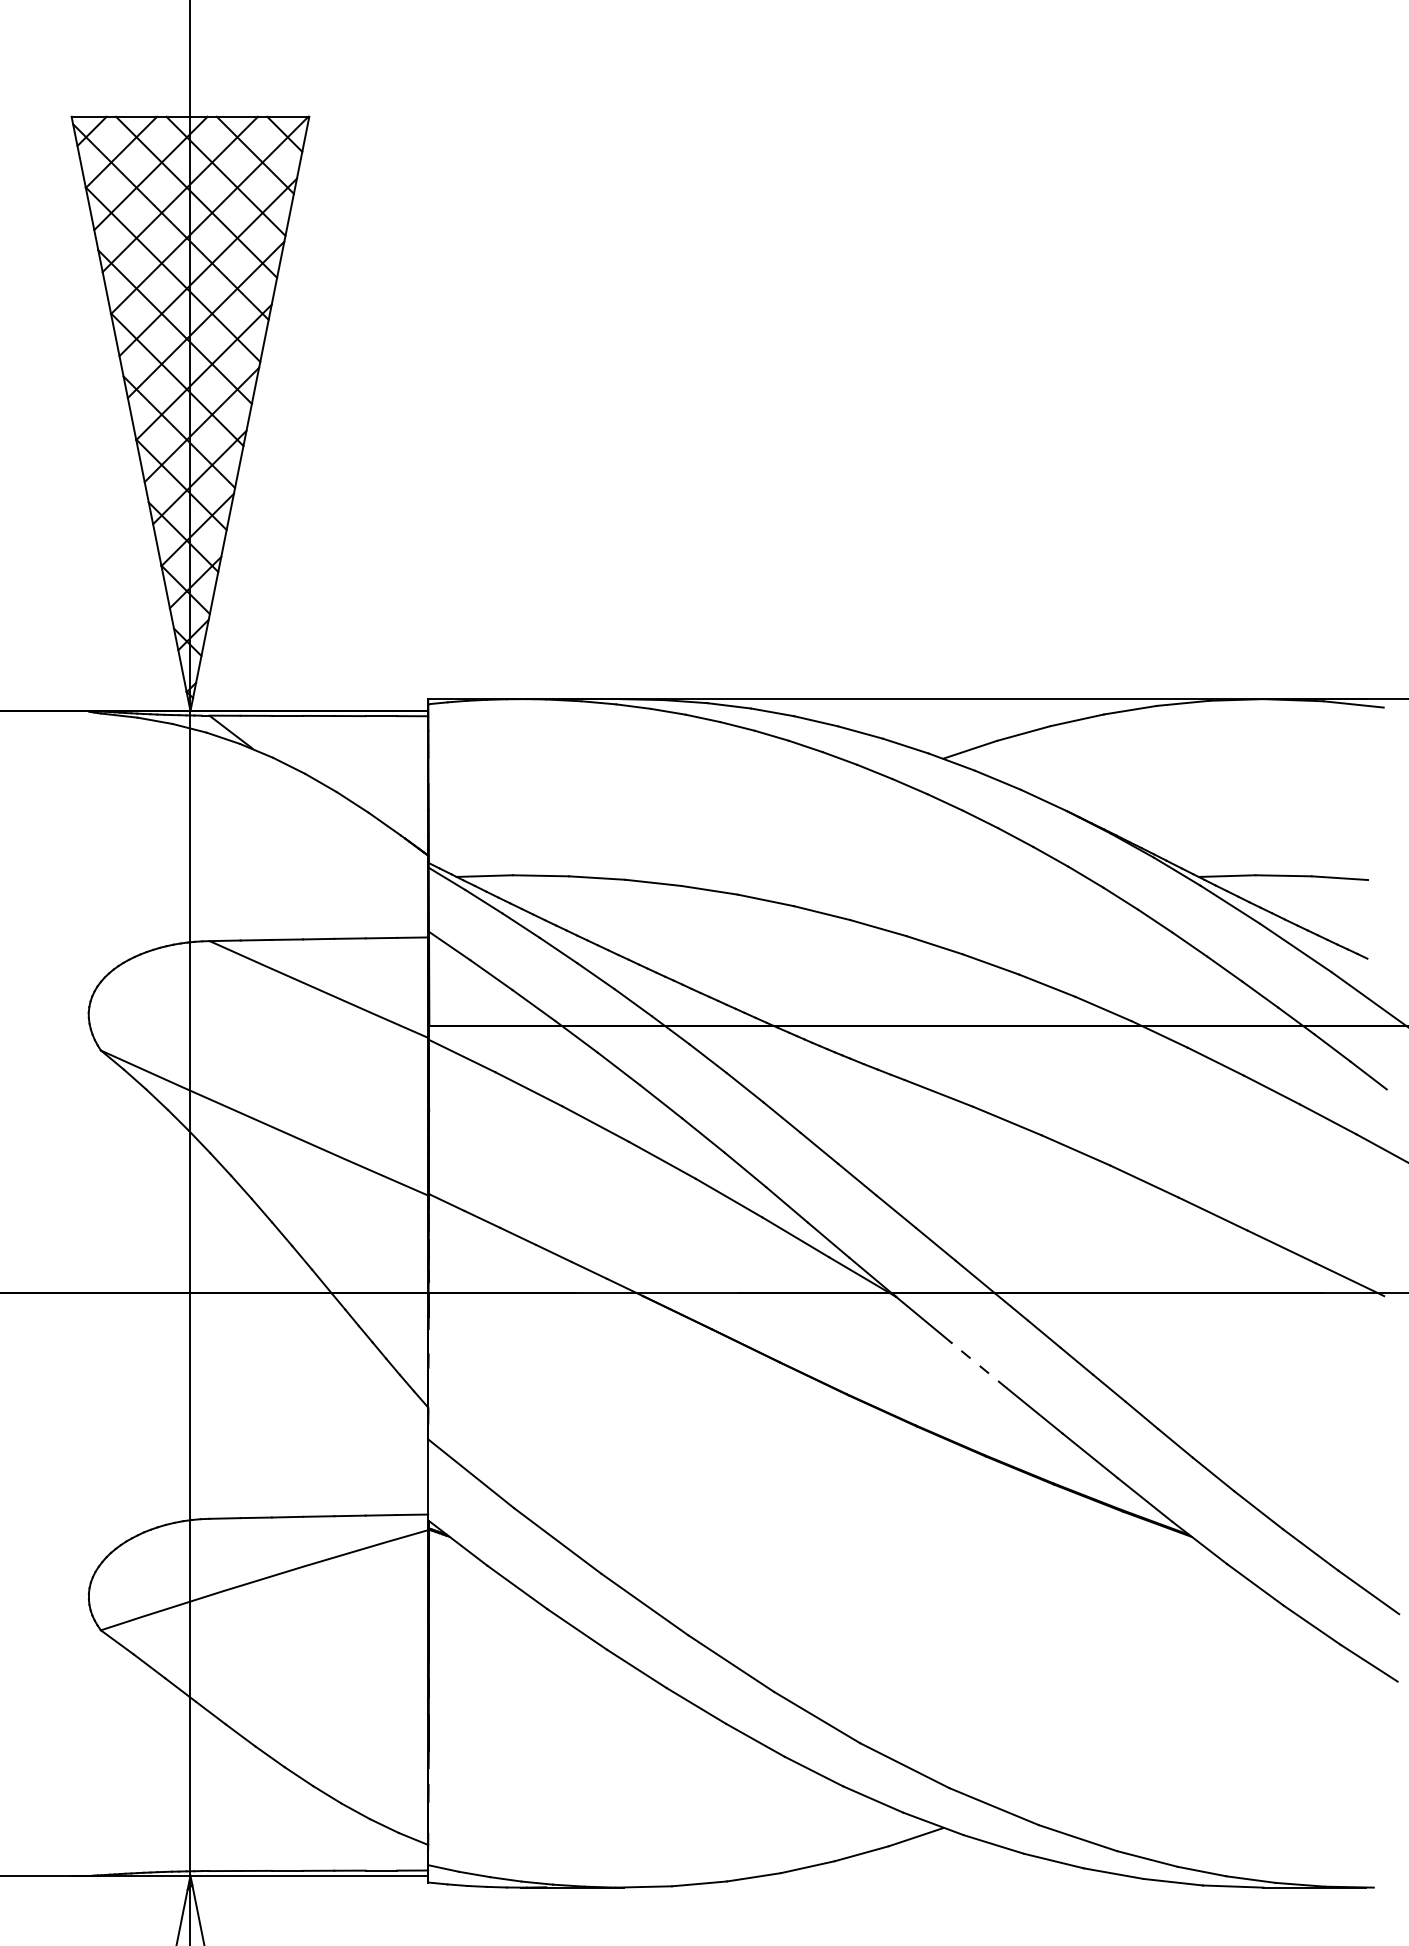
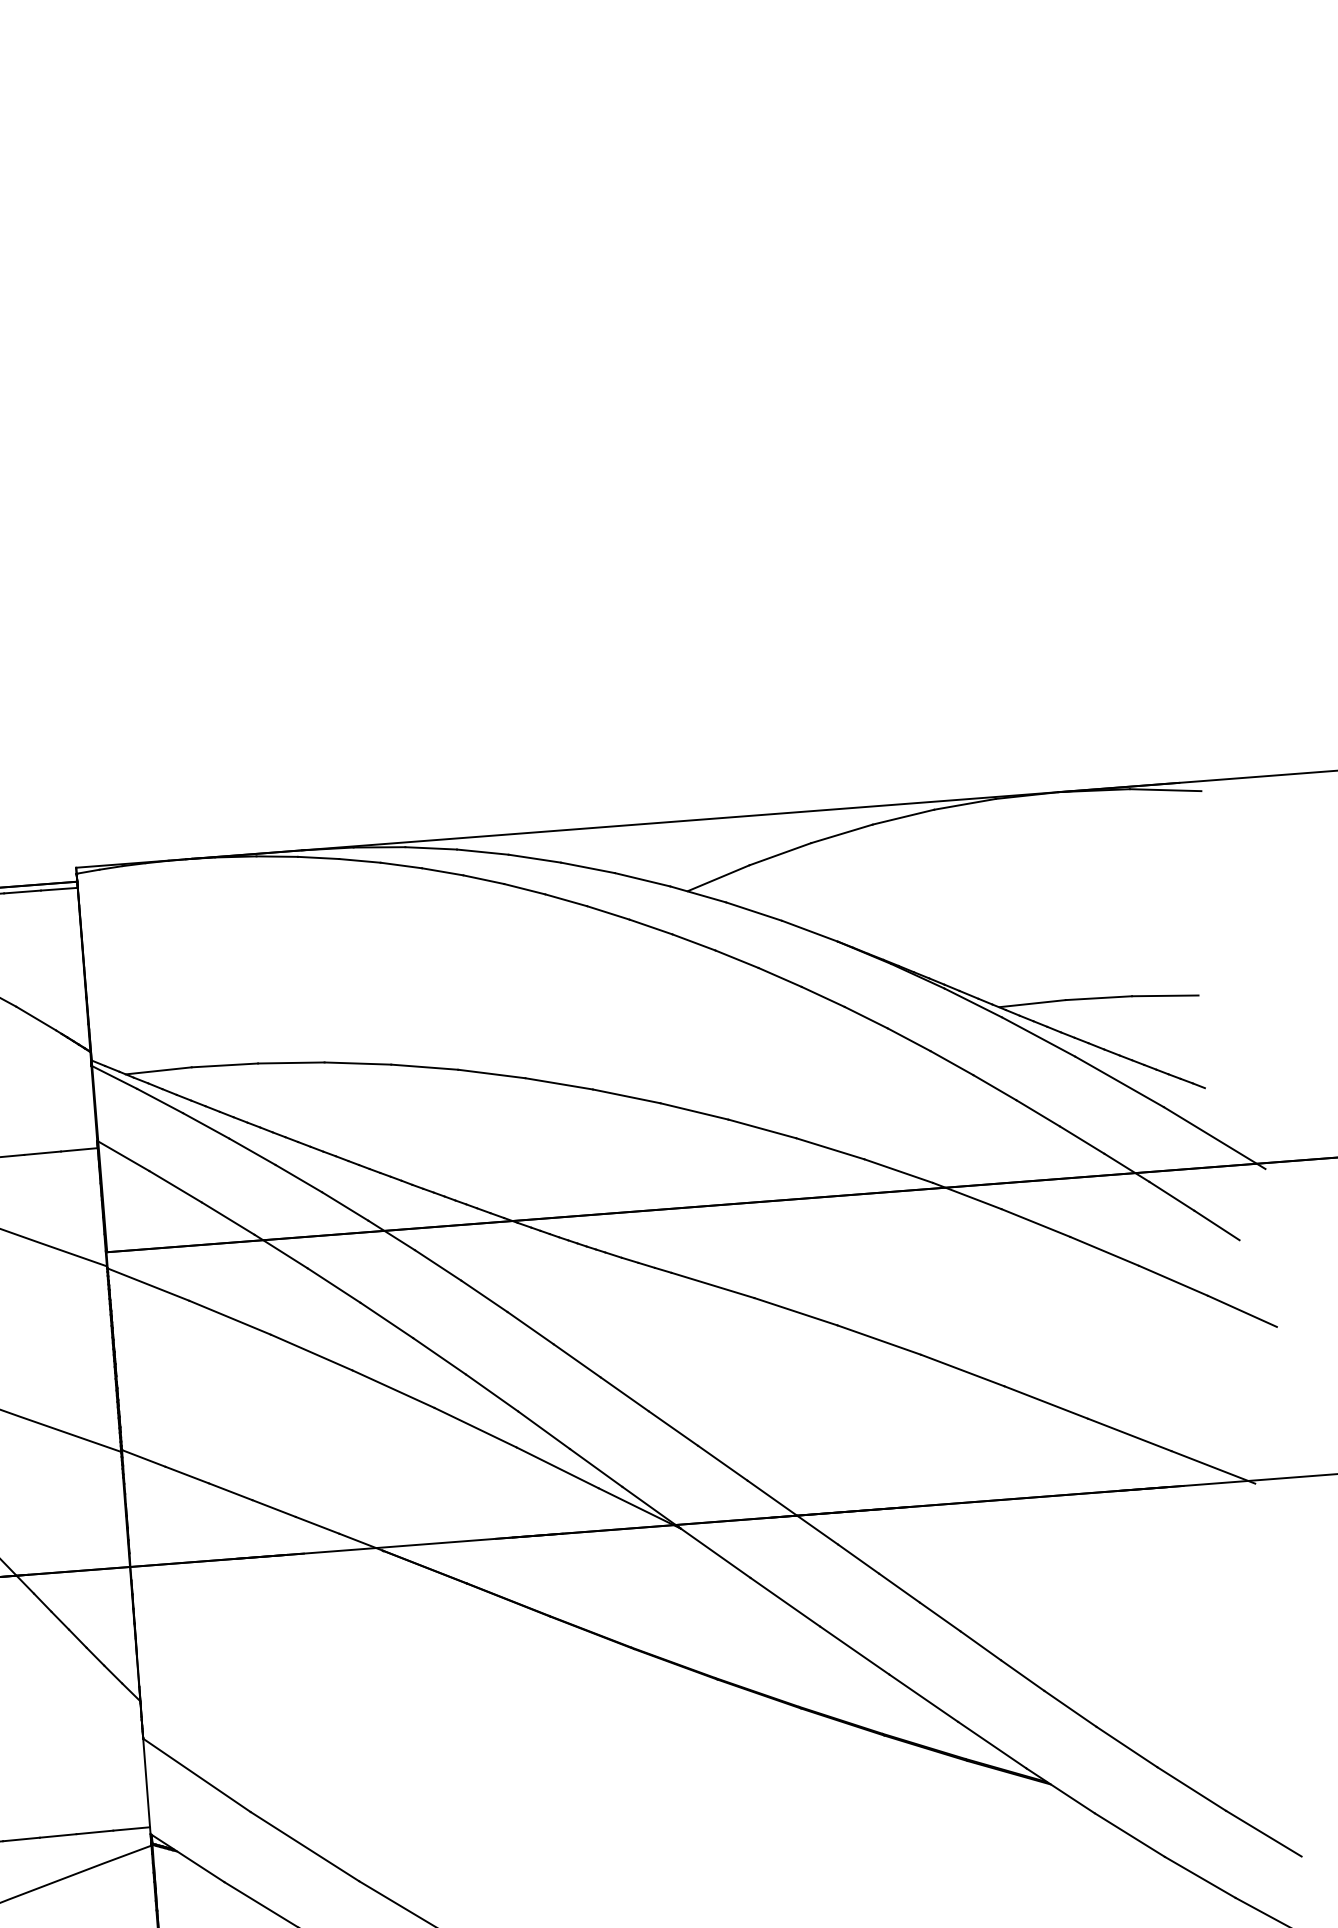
line: (979, 1365) -> (785, 1601), dashed -> solid

